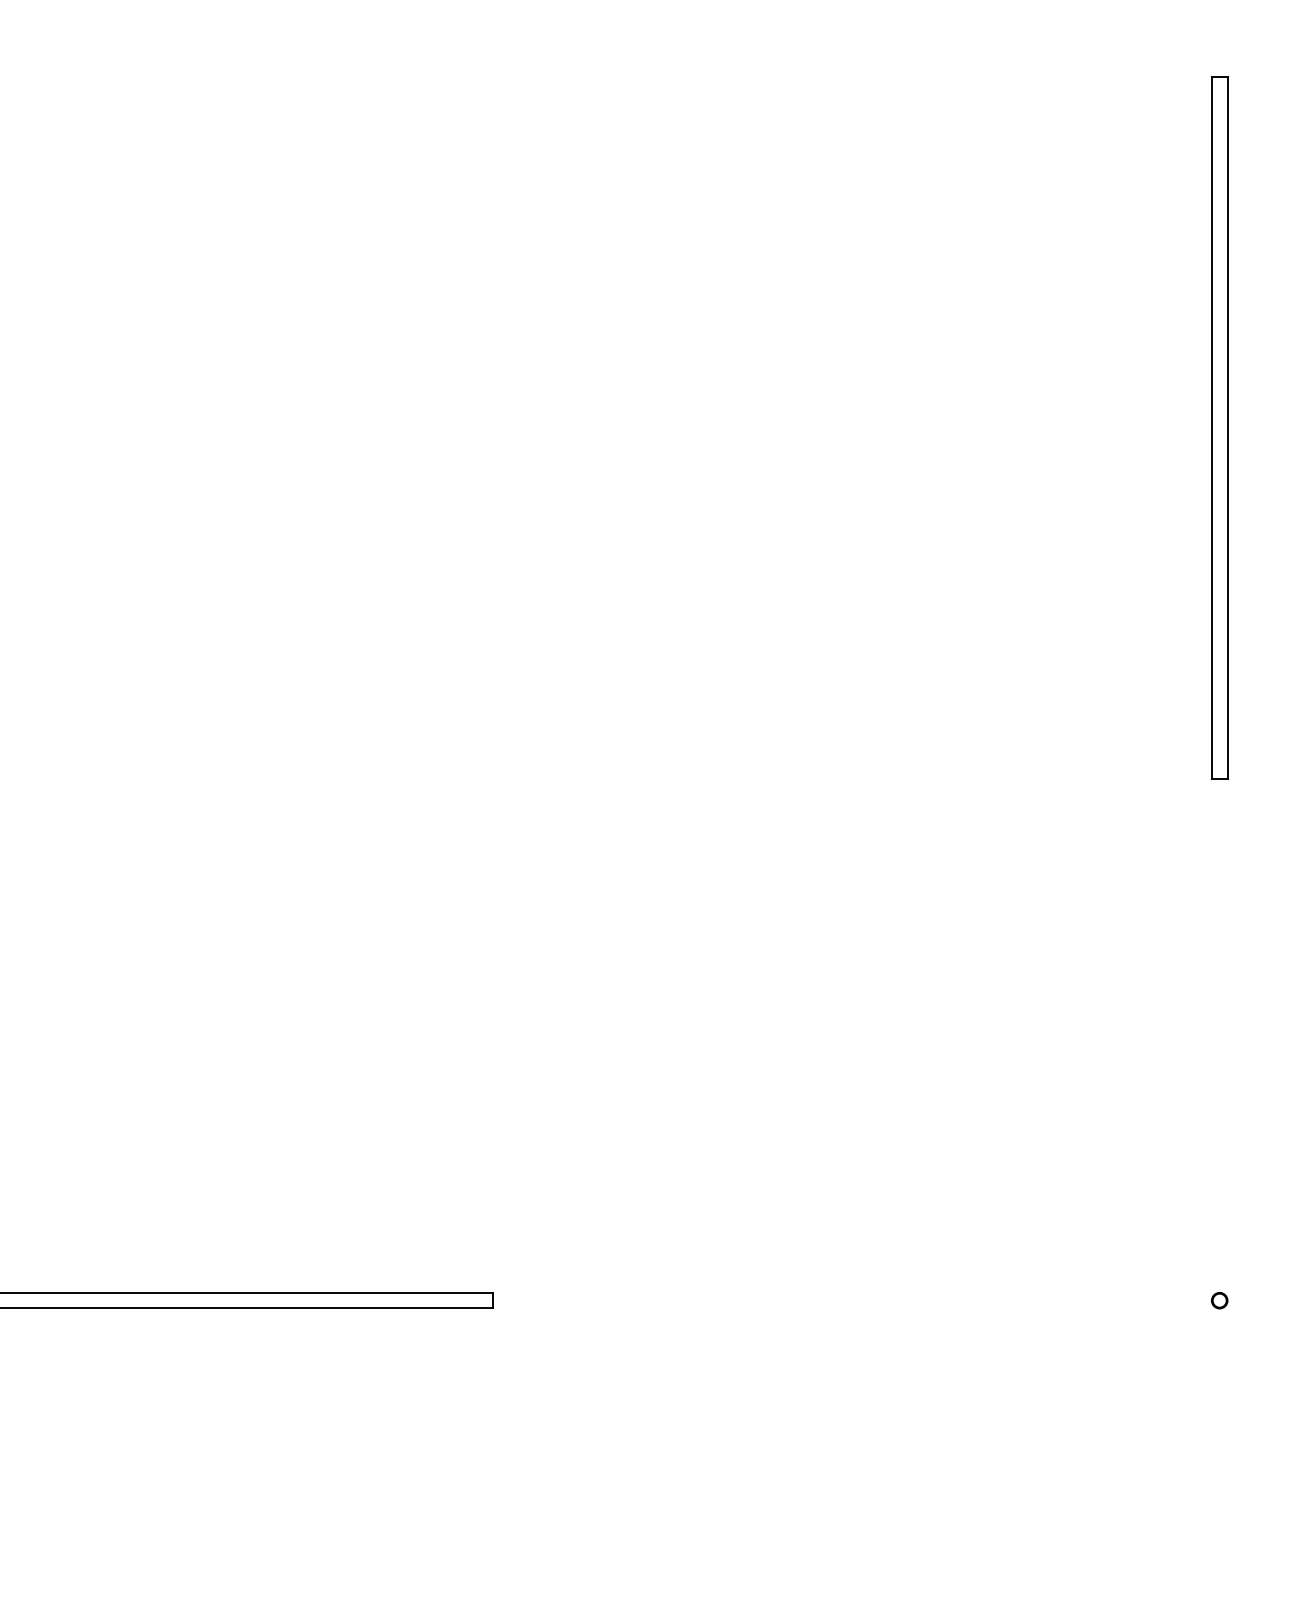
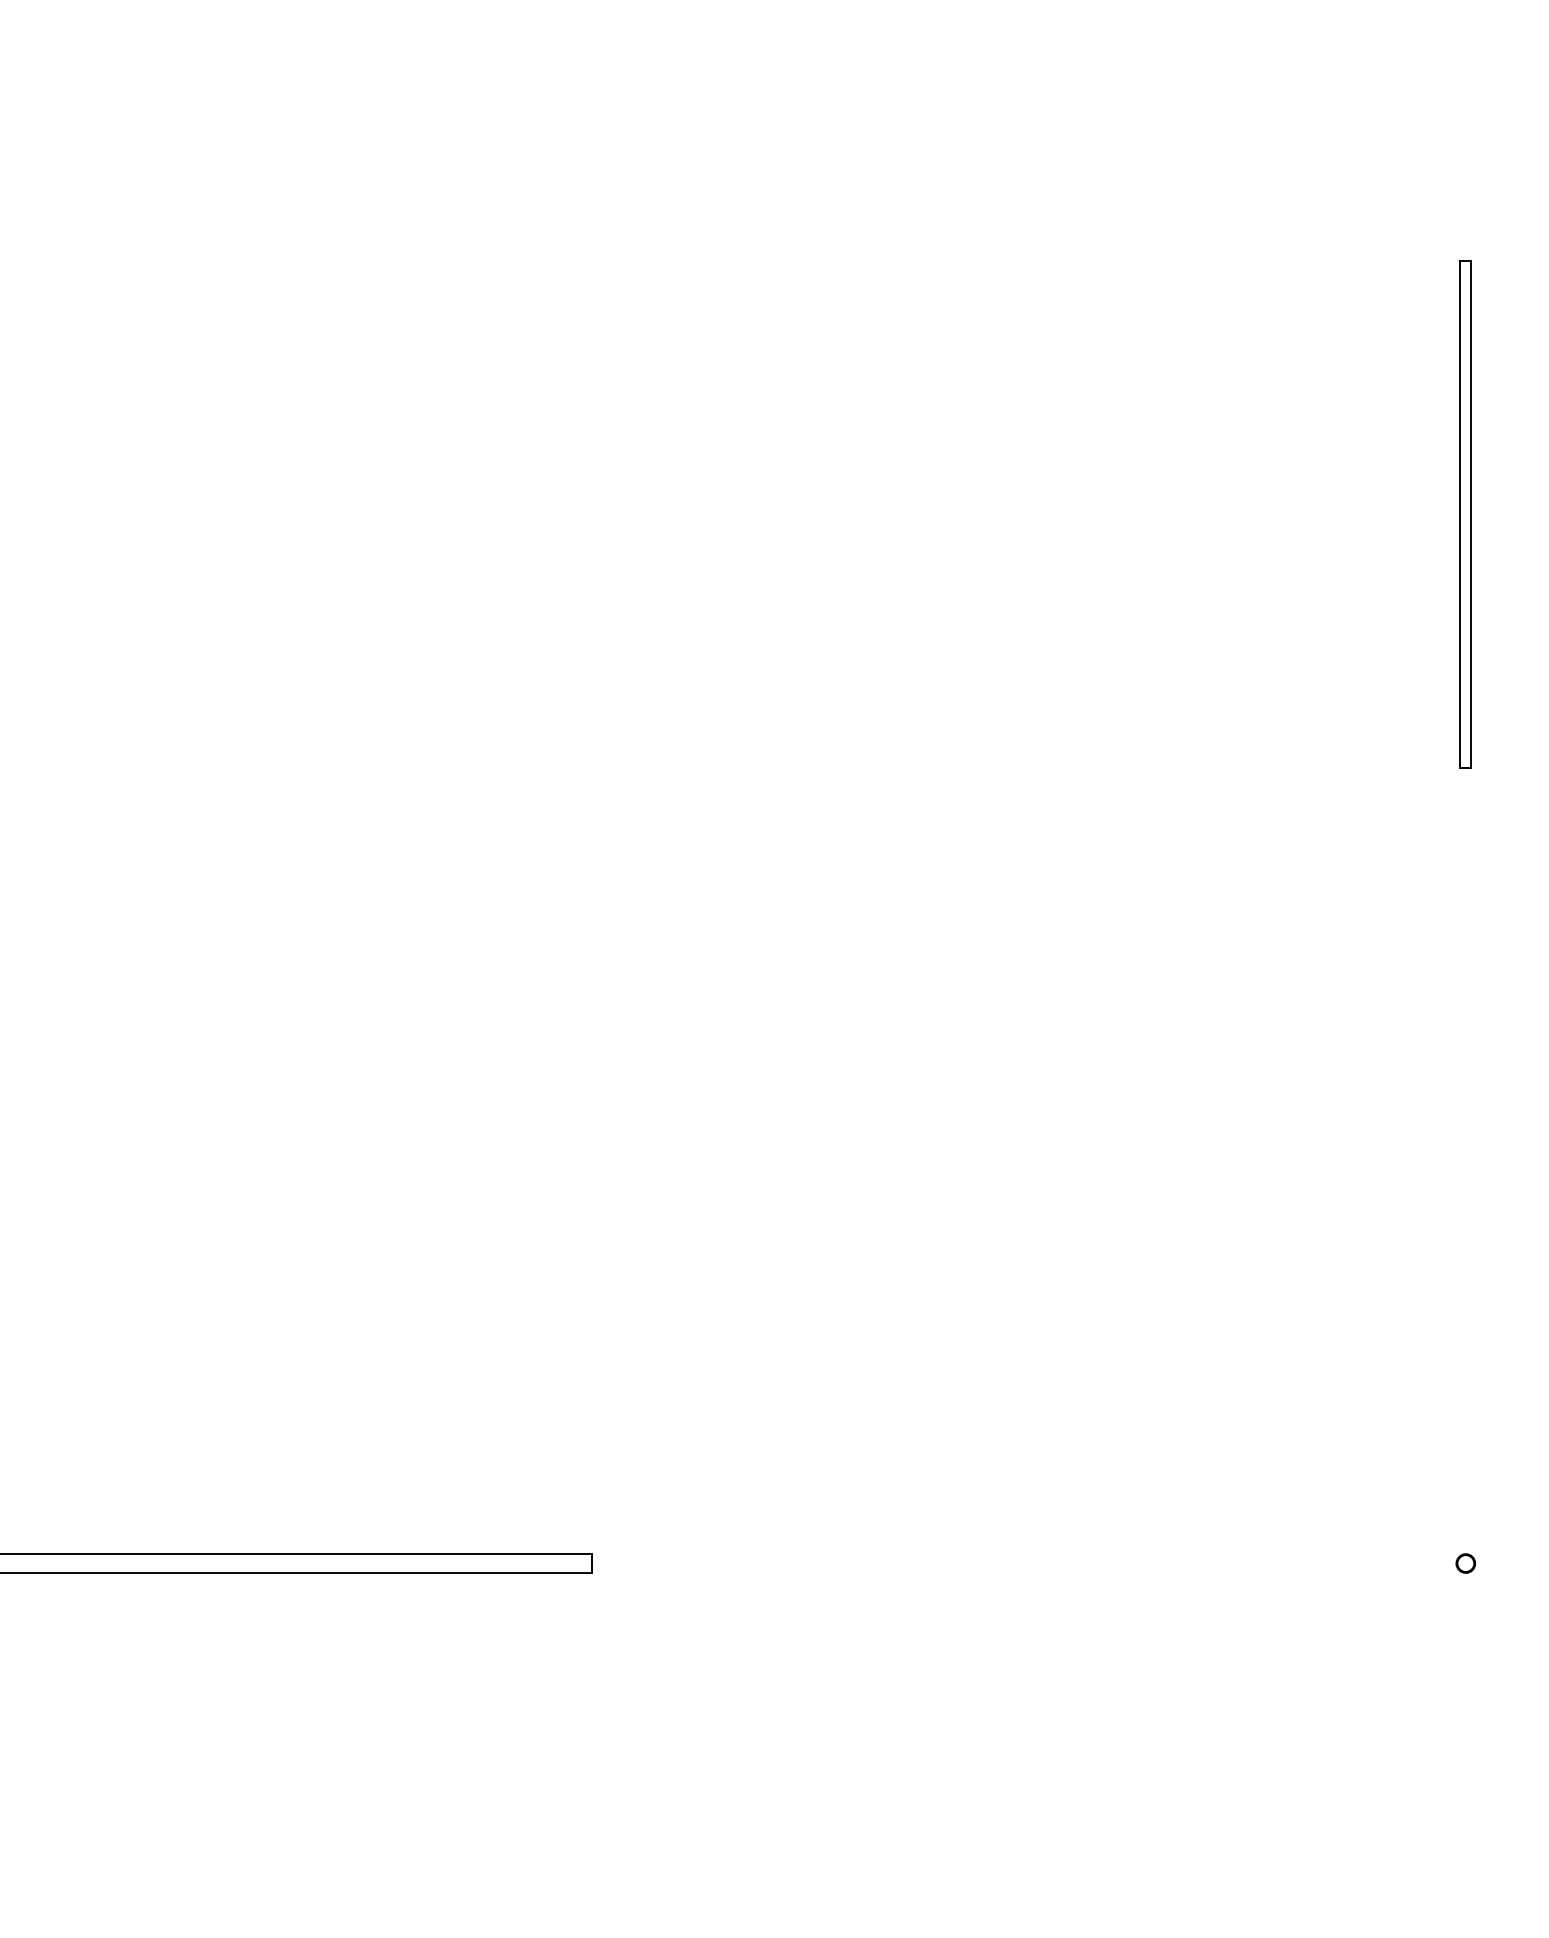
part: (1219, 427) -> (1465, 514), size x0.6

